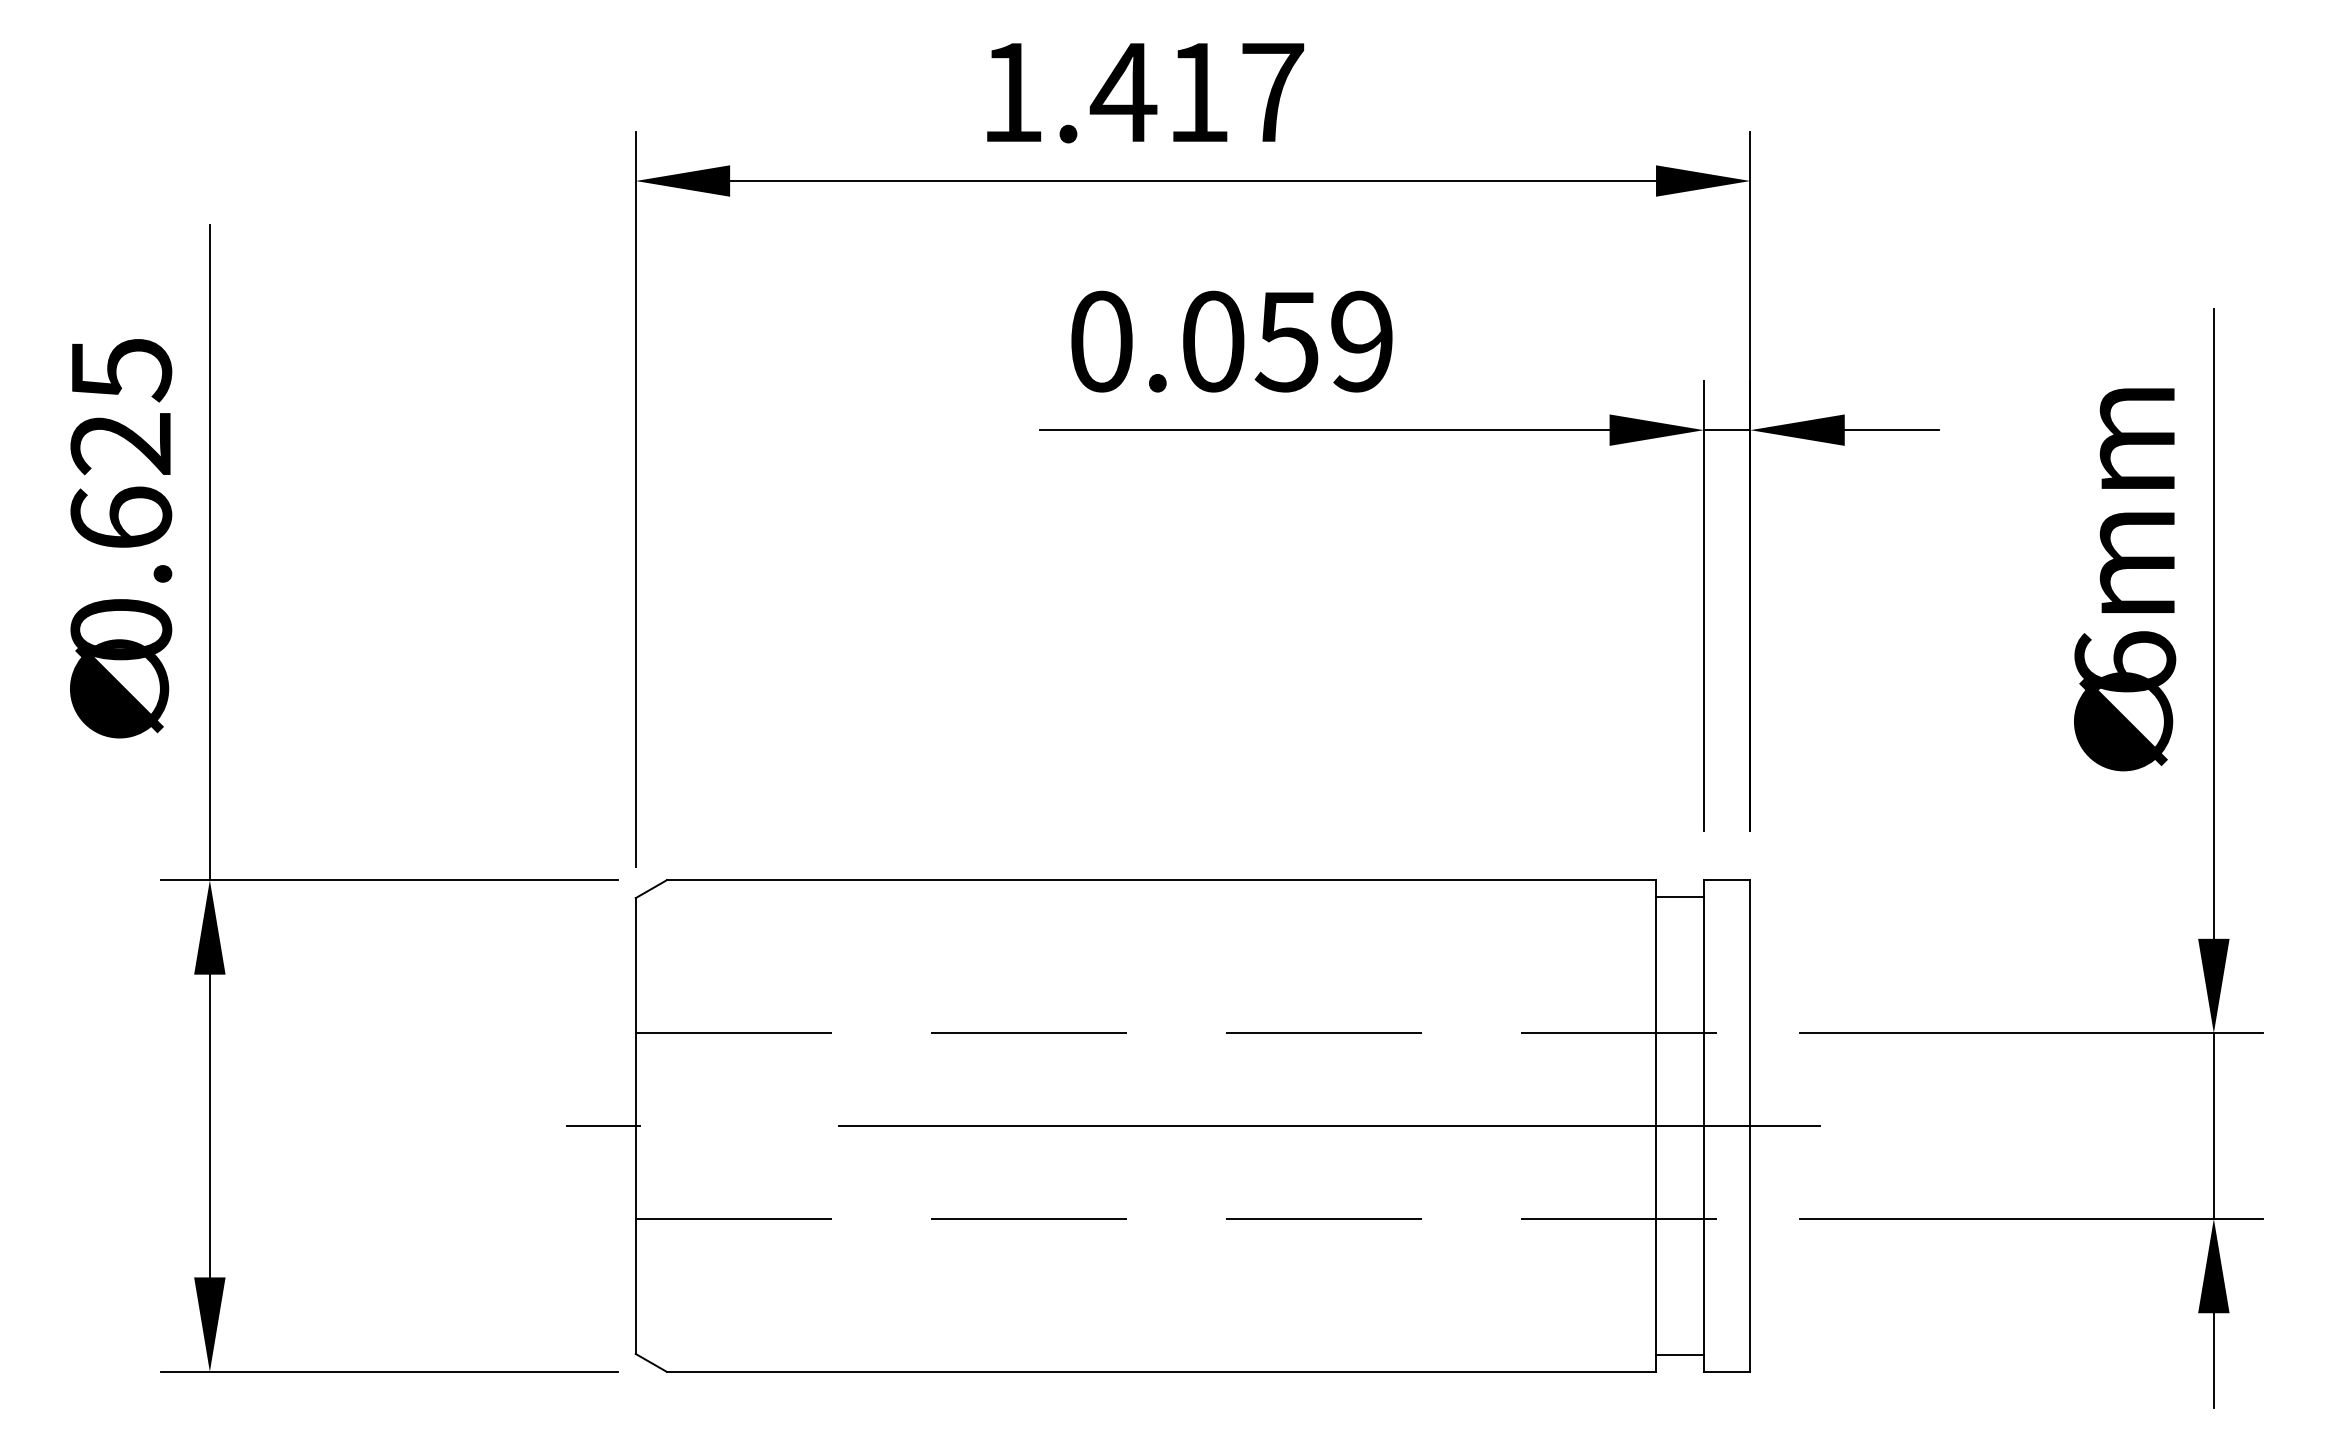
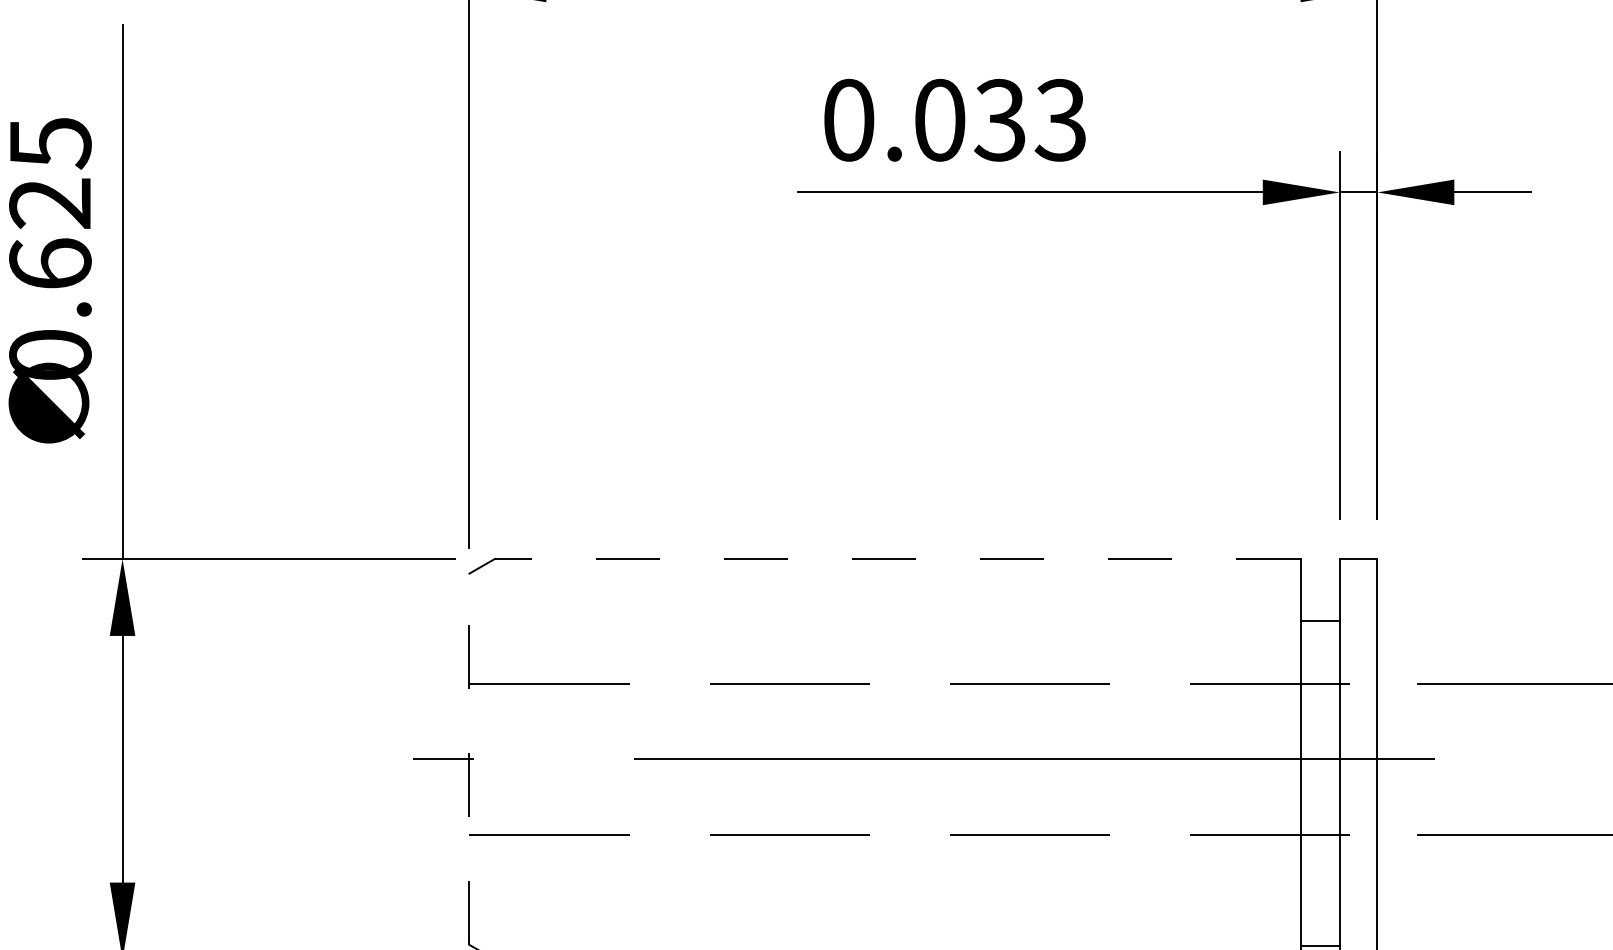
text: (1323, 341) -> (1029, 120), 0.059 -> 0.033
line: (1161, 880) -> (897, 559), solid -> dashed
line: (1679, 897) -> (1319, 621), moved
line: (635, 1126) -> (469, 759), solid -> dashed

